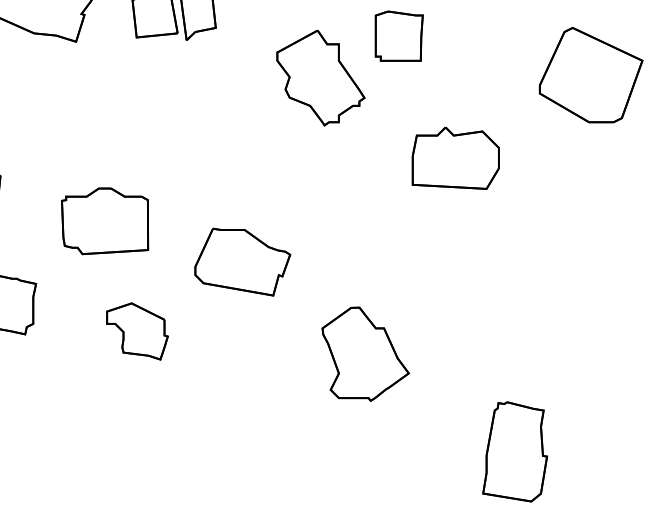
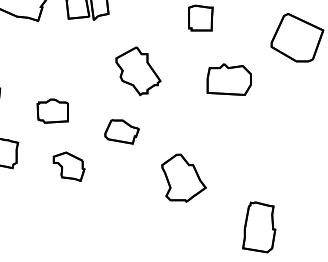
part: (321, 78) -> (138, 71), moved
part: (104, 219) -> (52, 110), size x0.7
part: (241, 261) -> (121, 131), size x0.7

